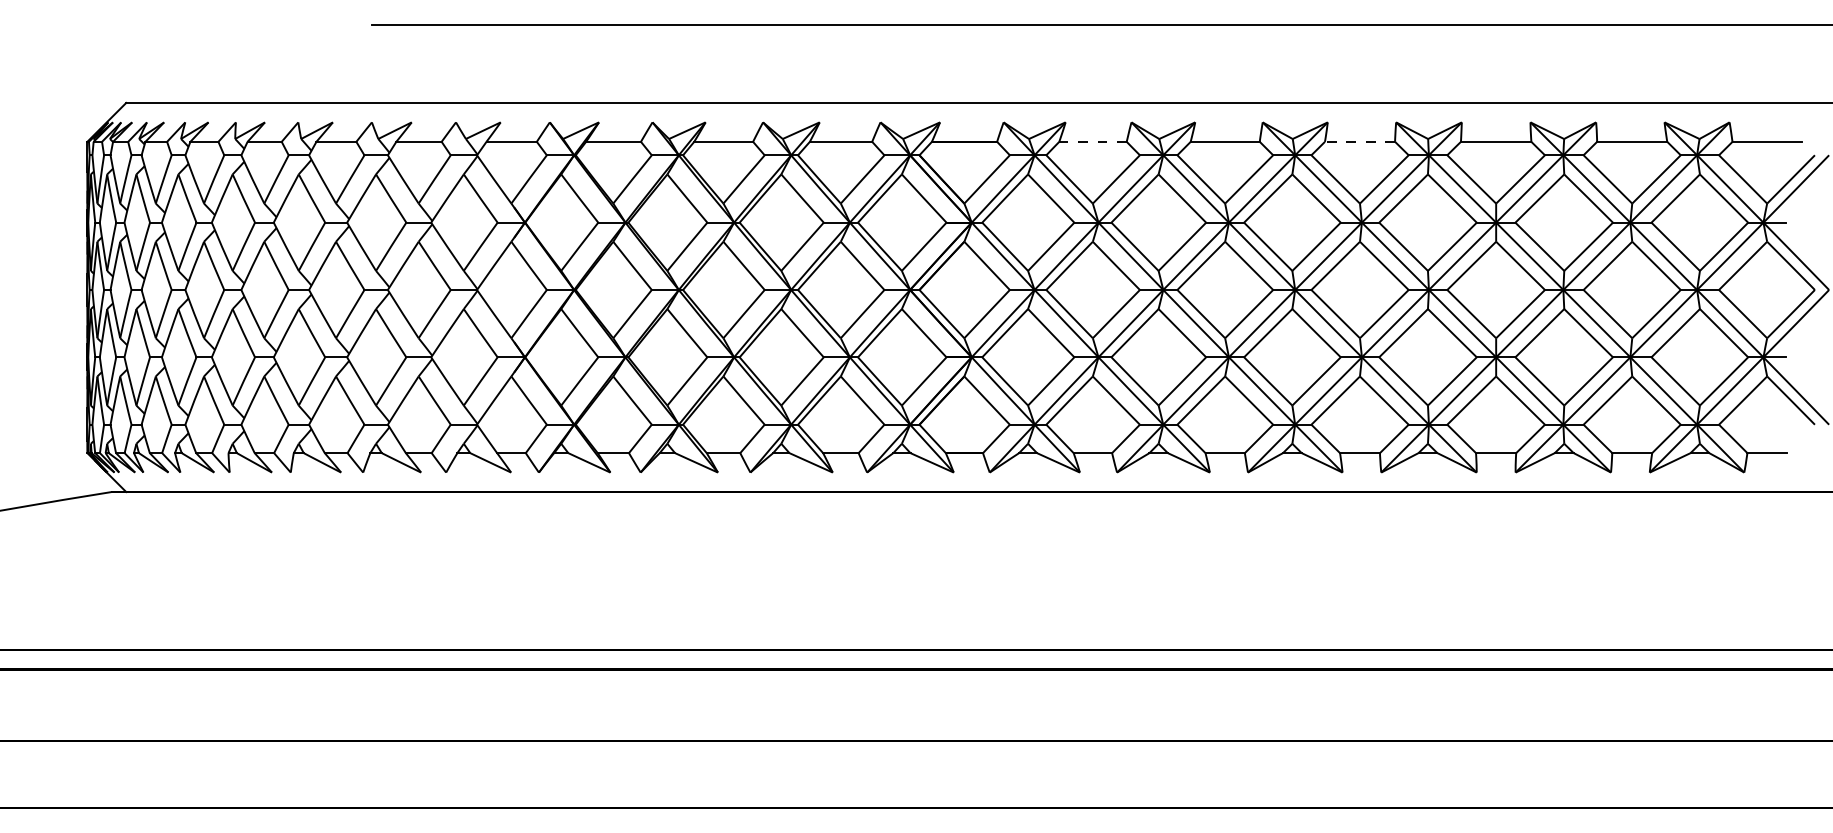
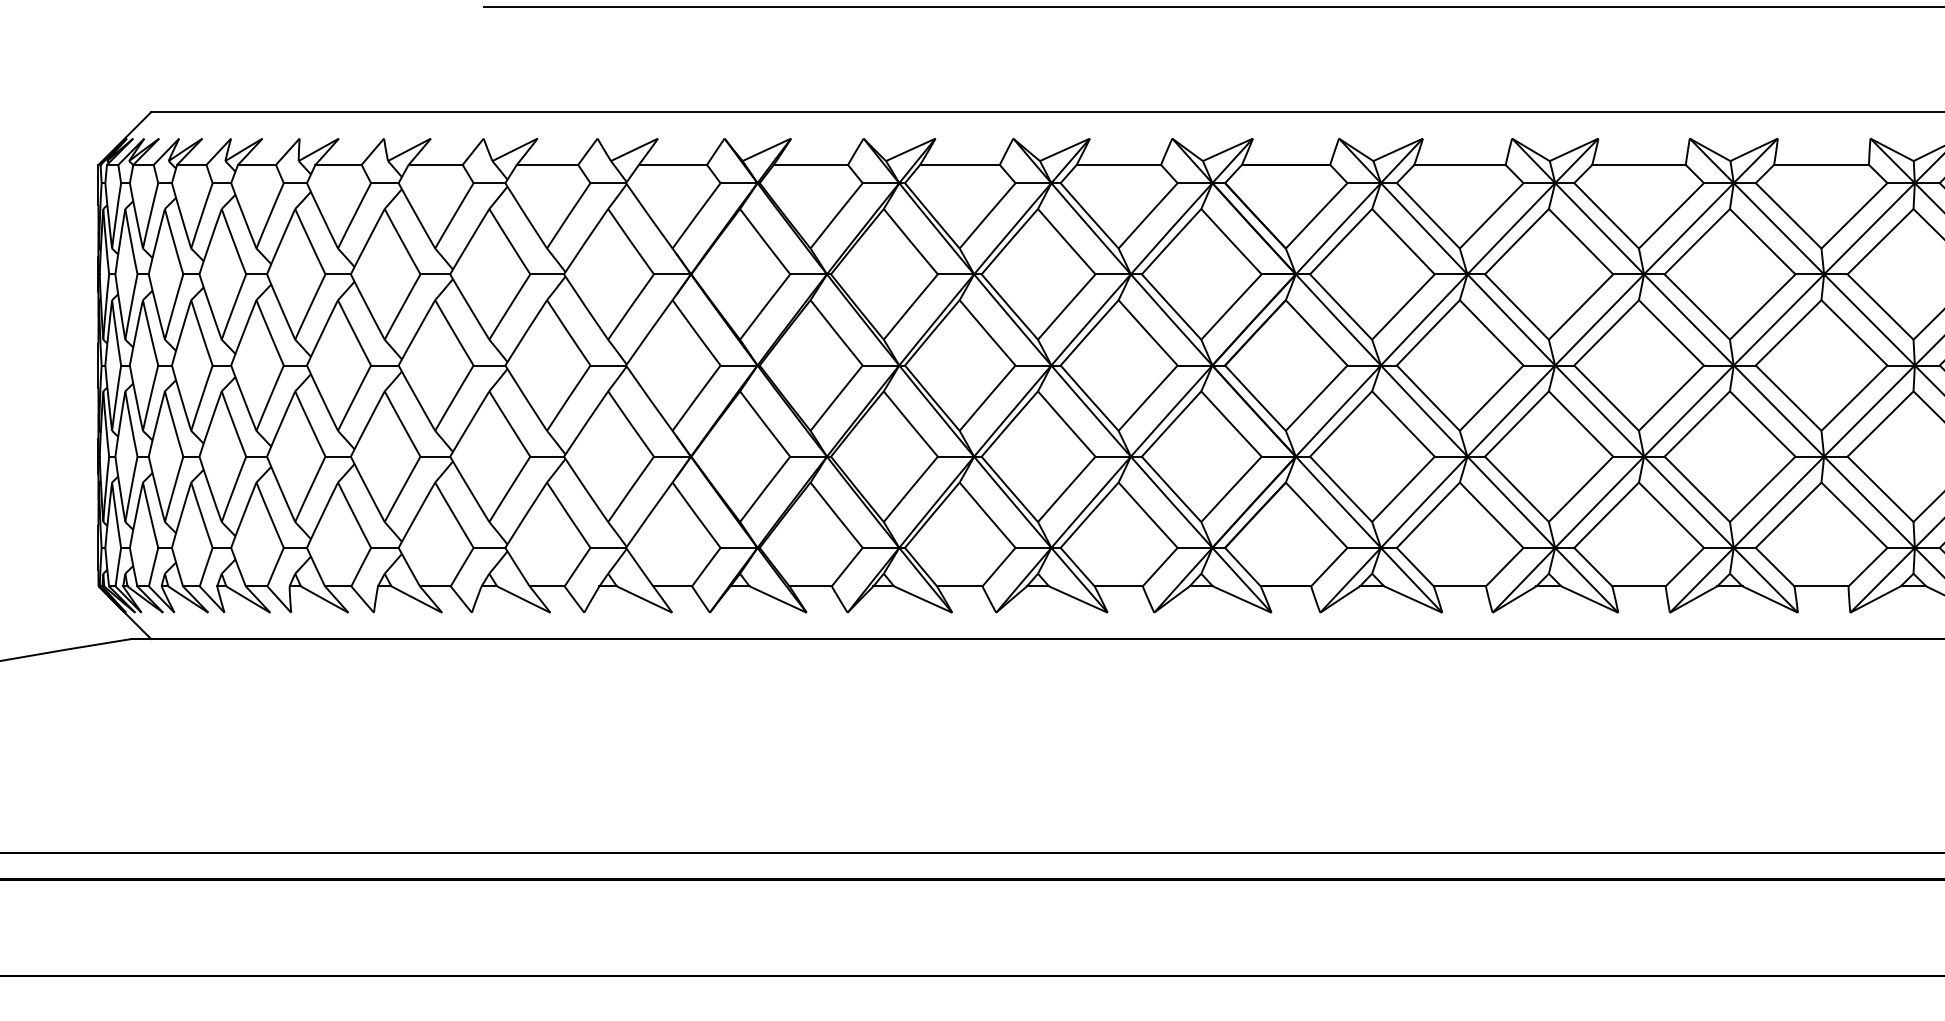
line: (1093, 141) -> (1460, 164), dashed -> solid
line: (1359, 141) -> (1820, 164), dashed -> solid

